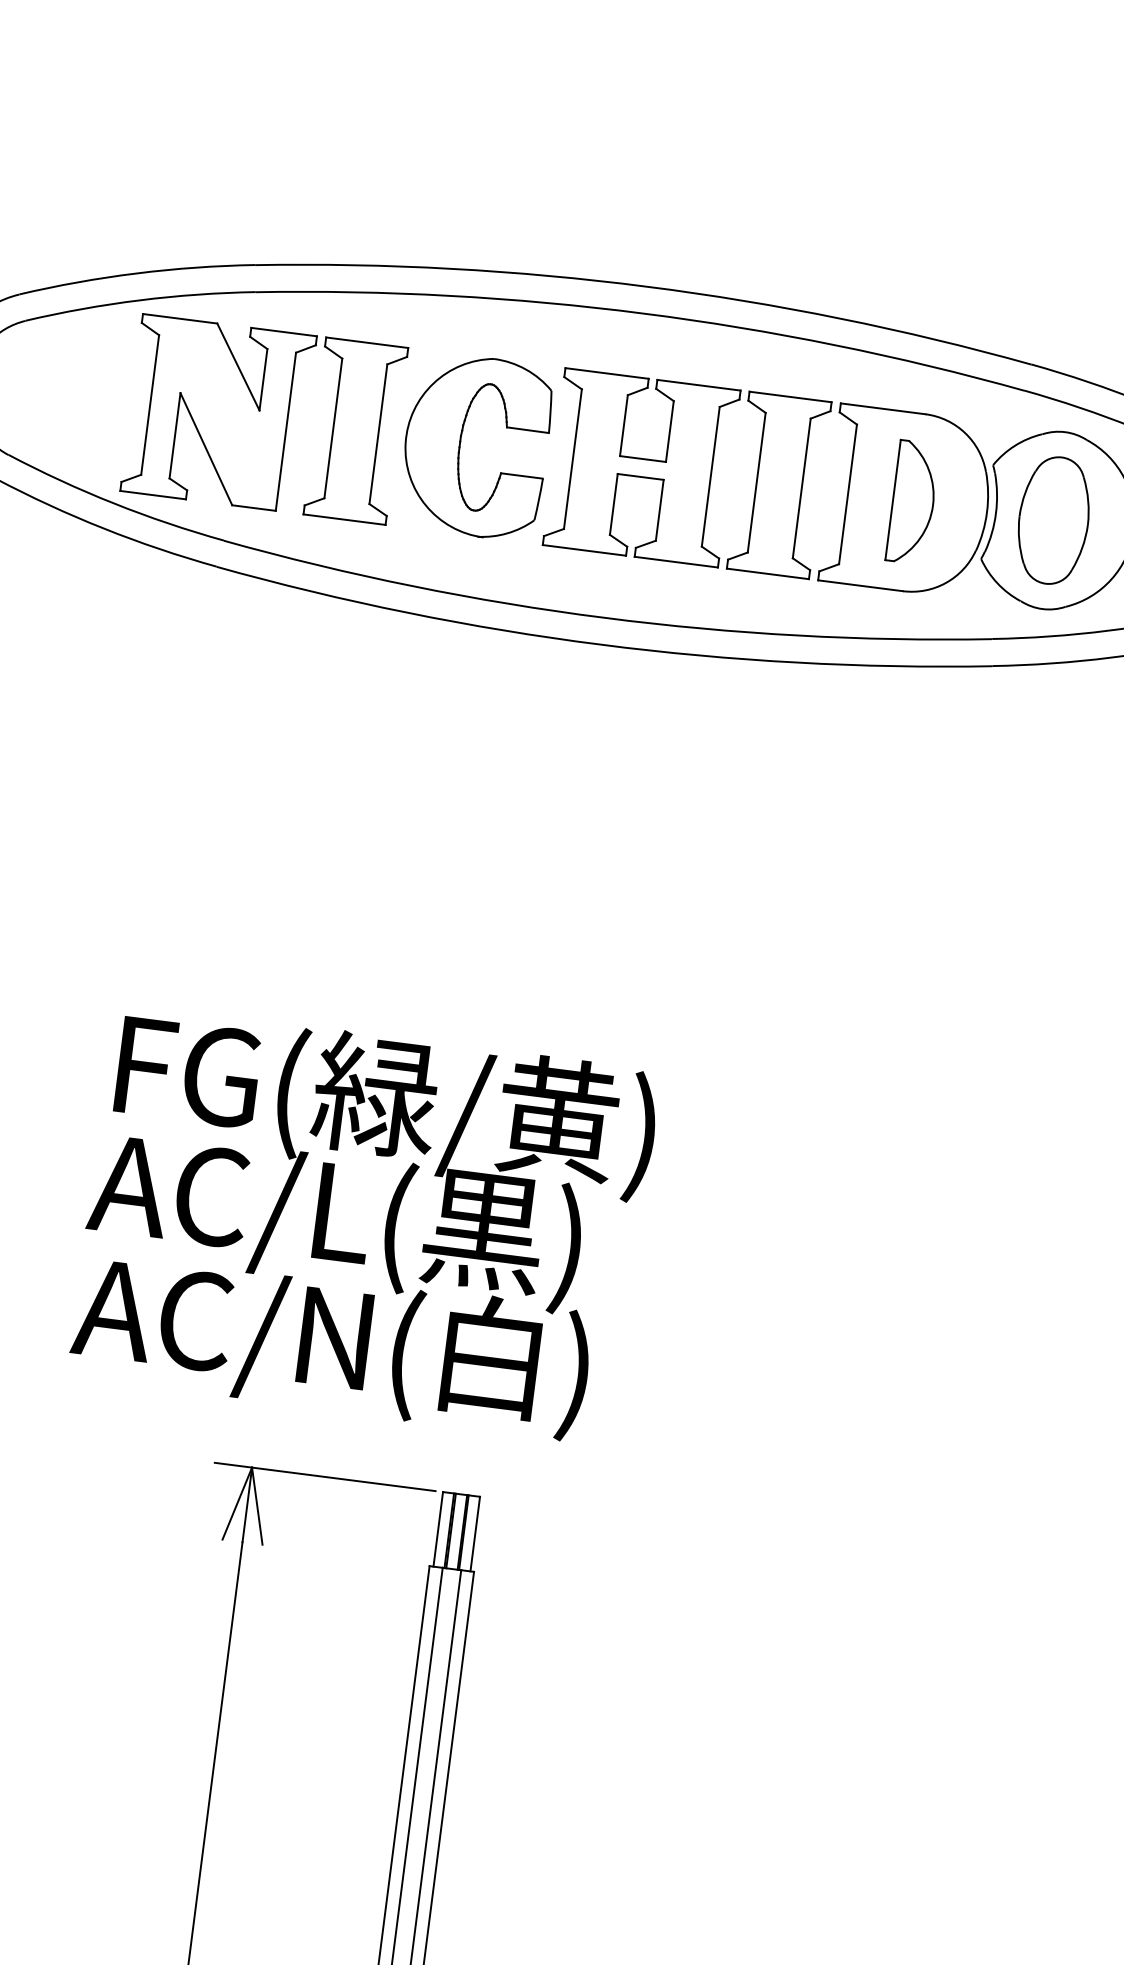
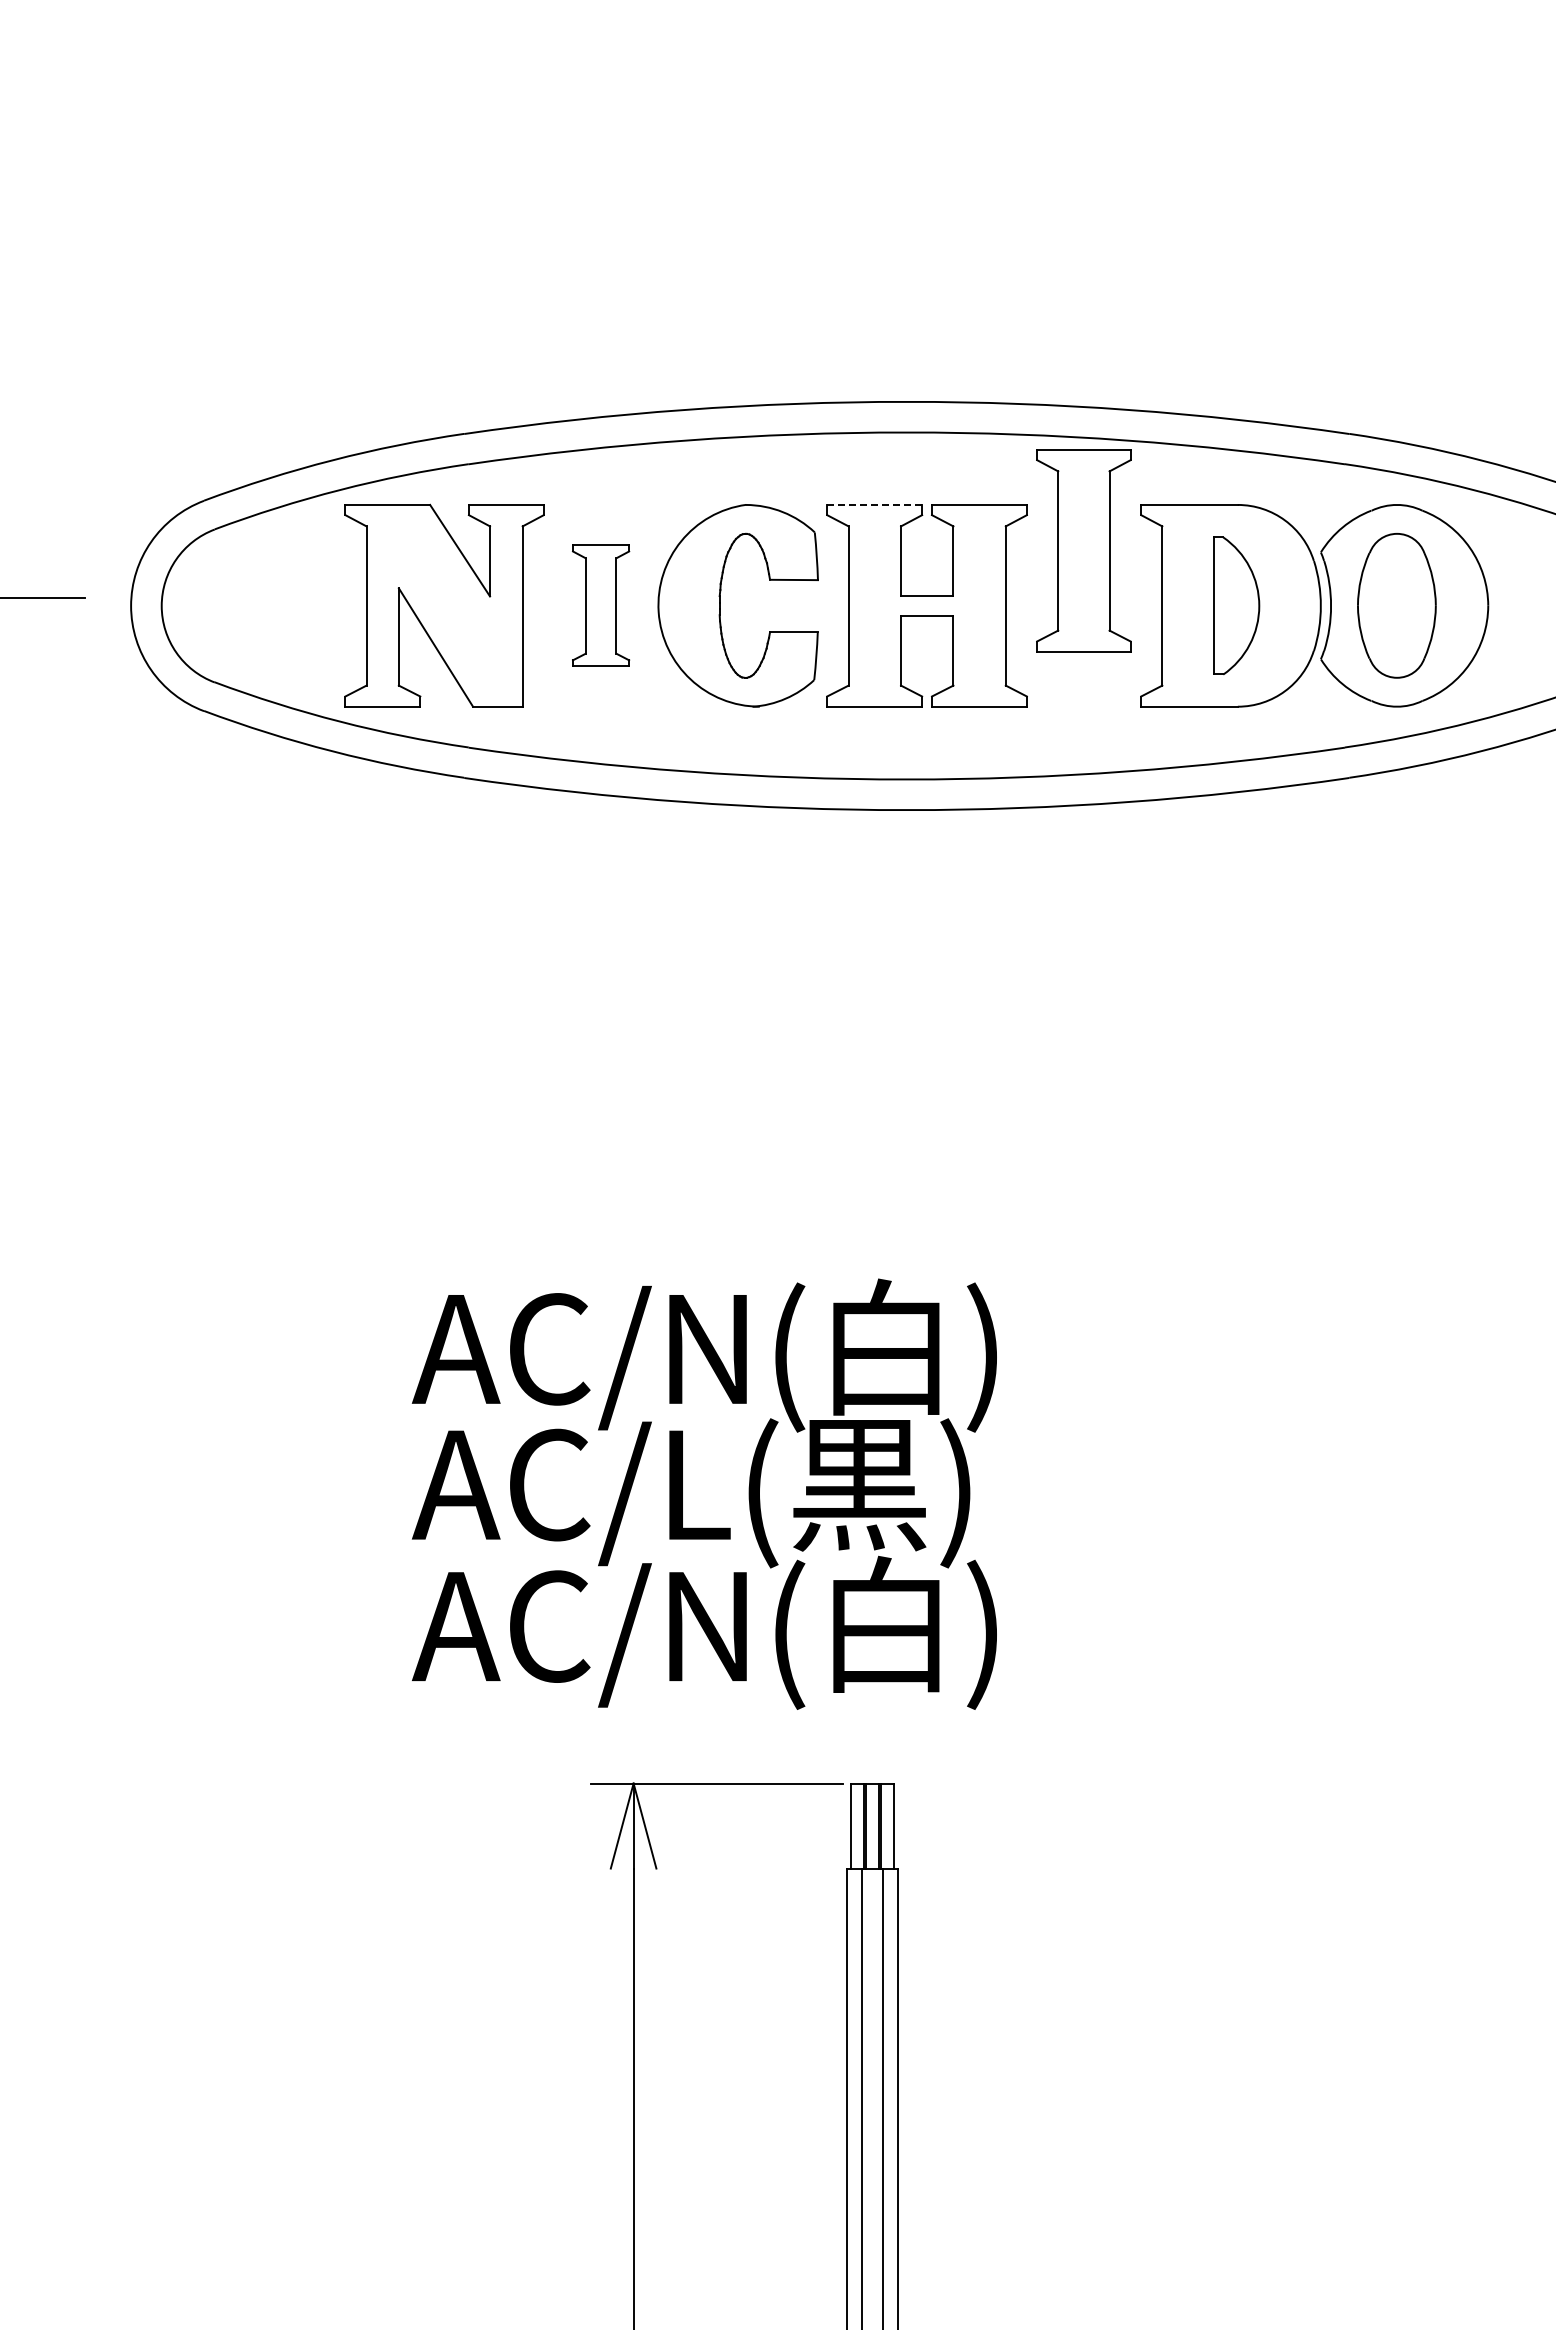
line: (607, 373) -> (875, 504), solid -> dashed
part: (355, 430) -> (600, 605), size x0.6
part: (778, 485) -> (1083, 550), moved
text: (379, 1102) -> (724, 1355), FG(緑/黄) -> AC/N(白)

